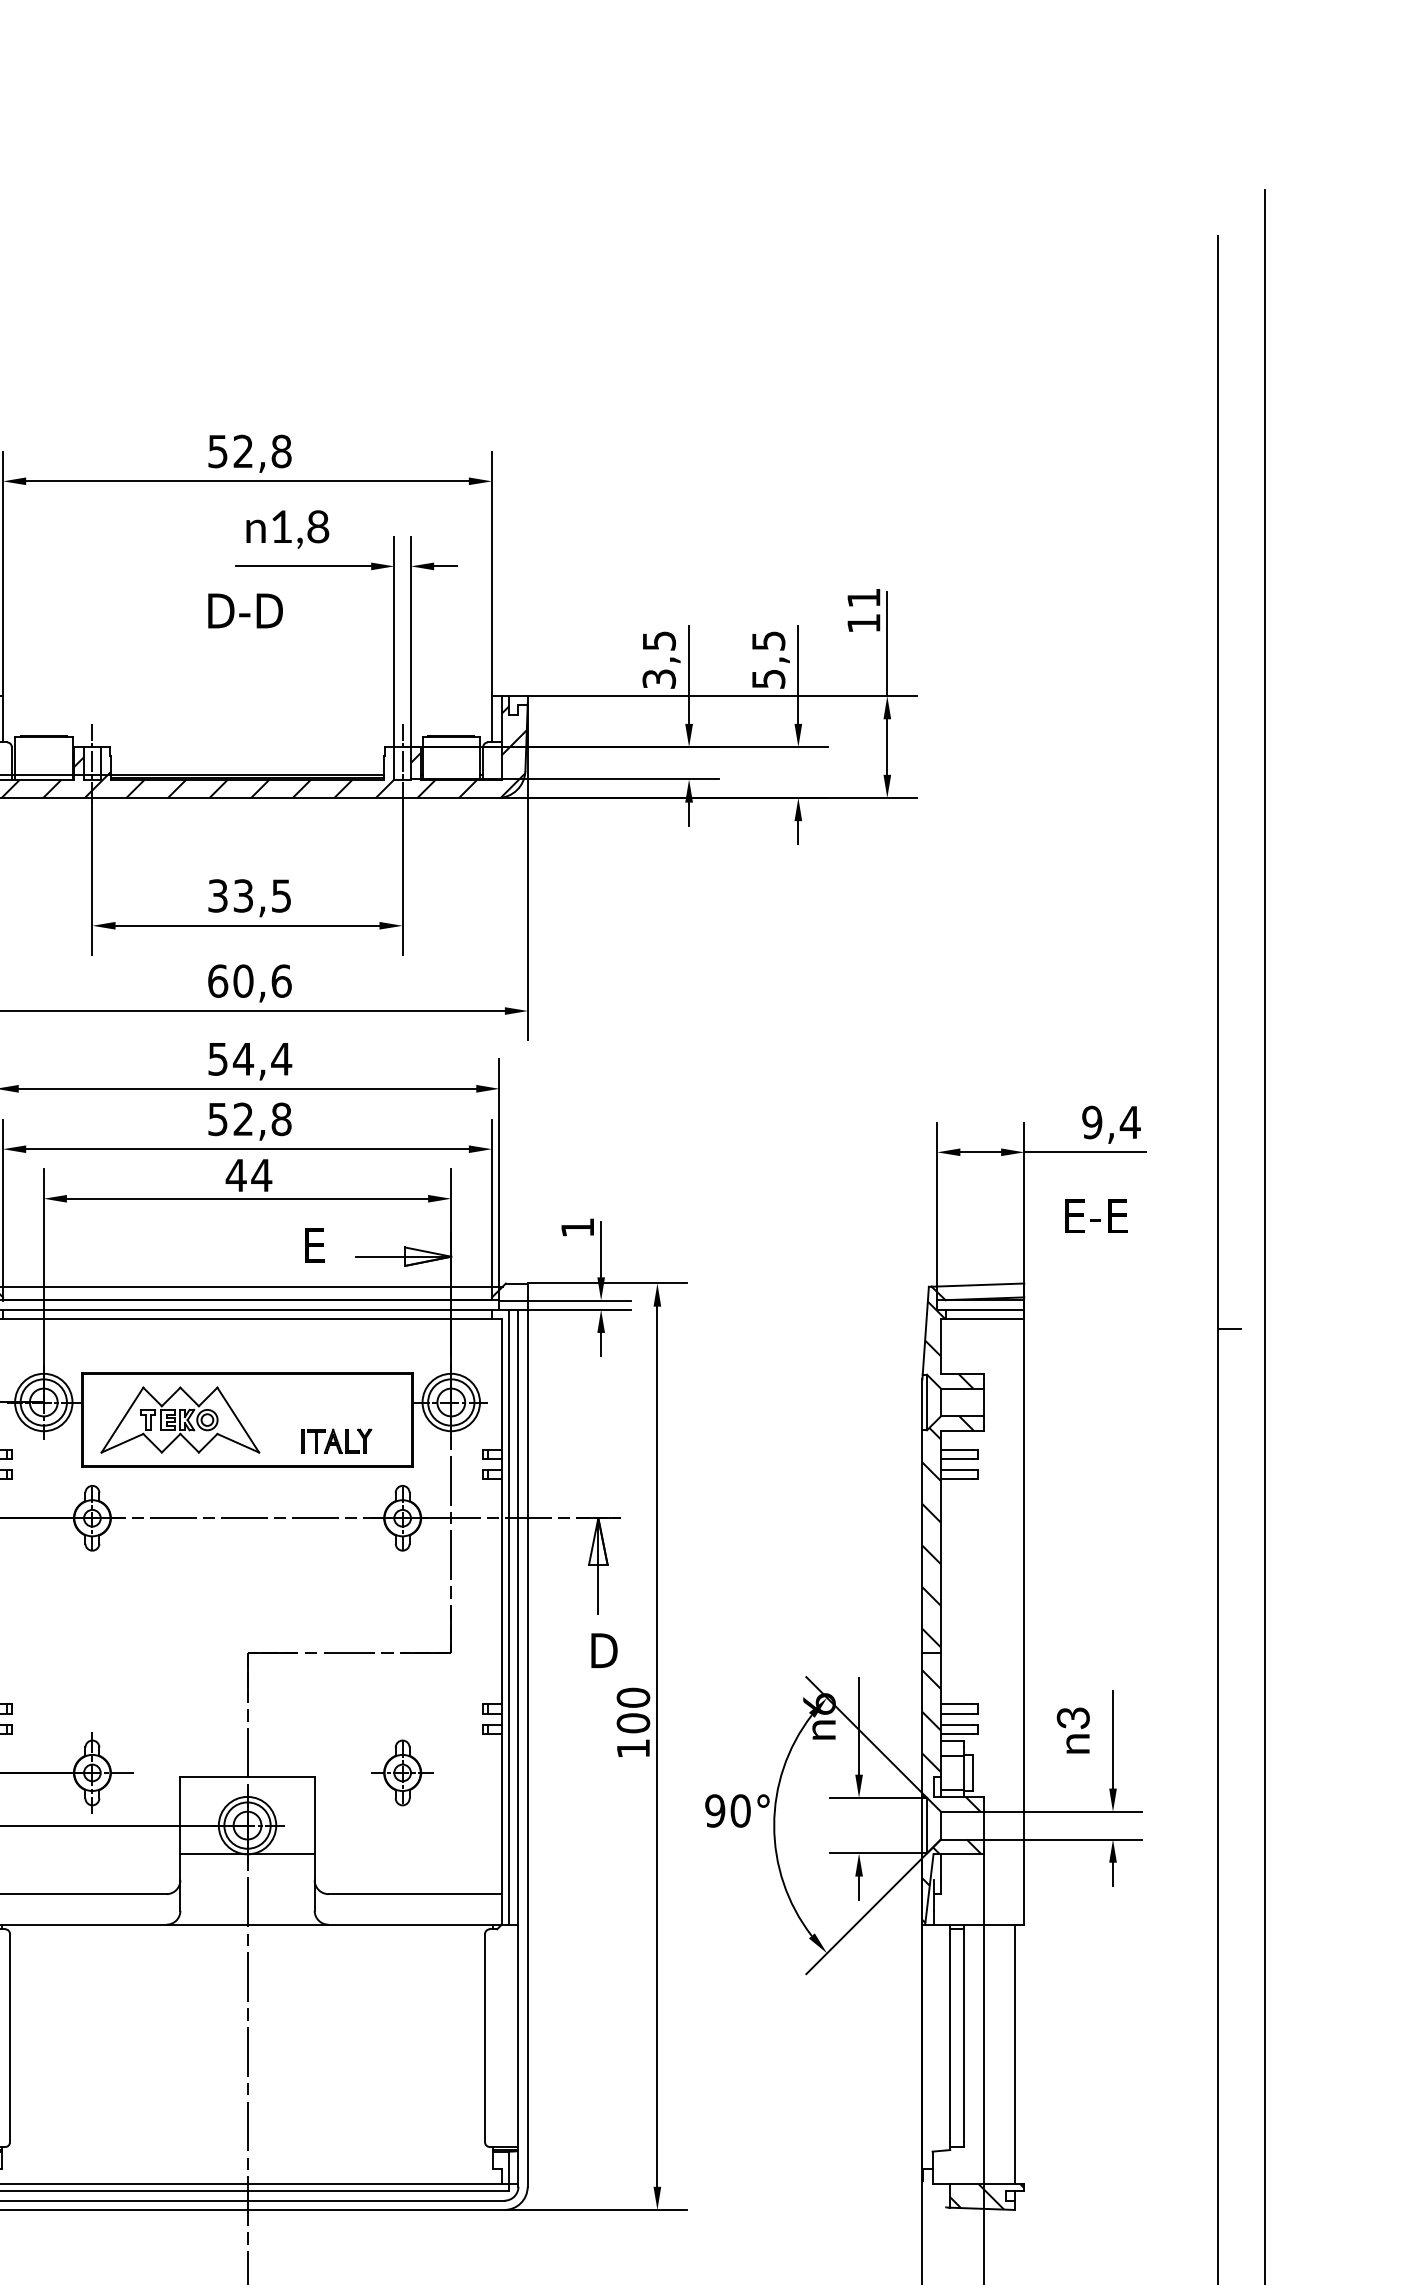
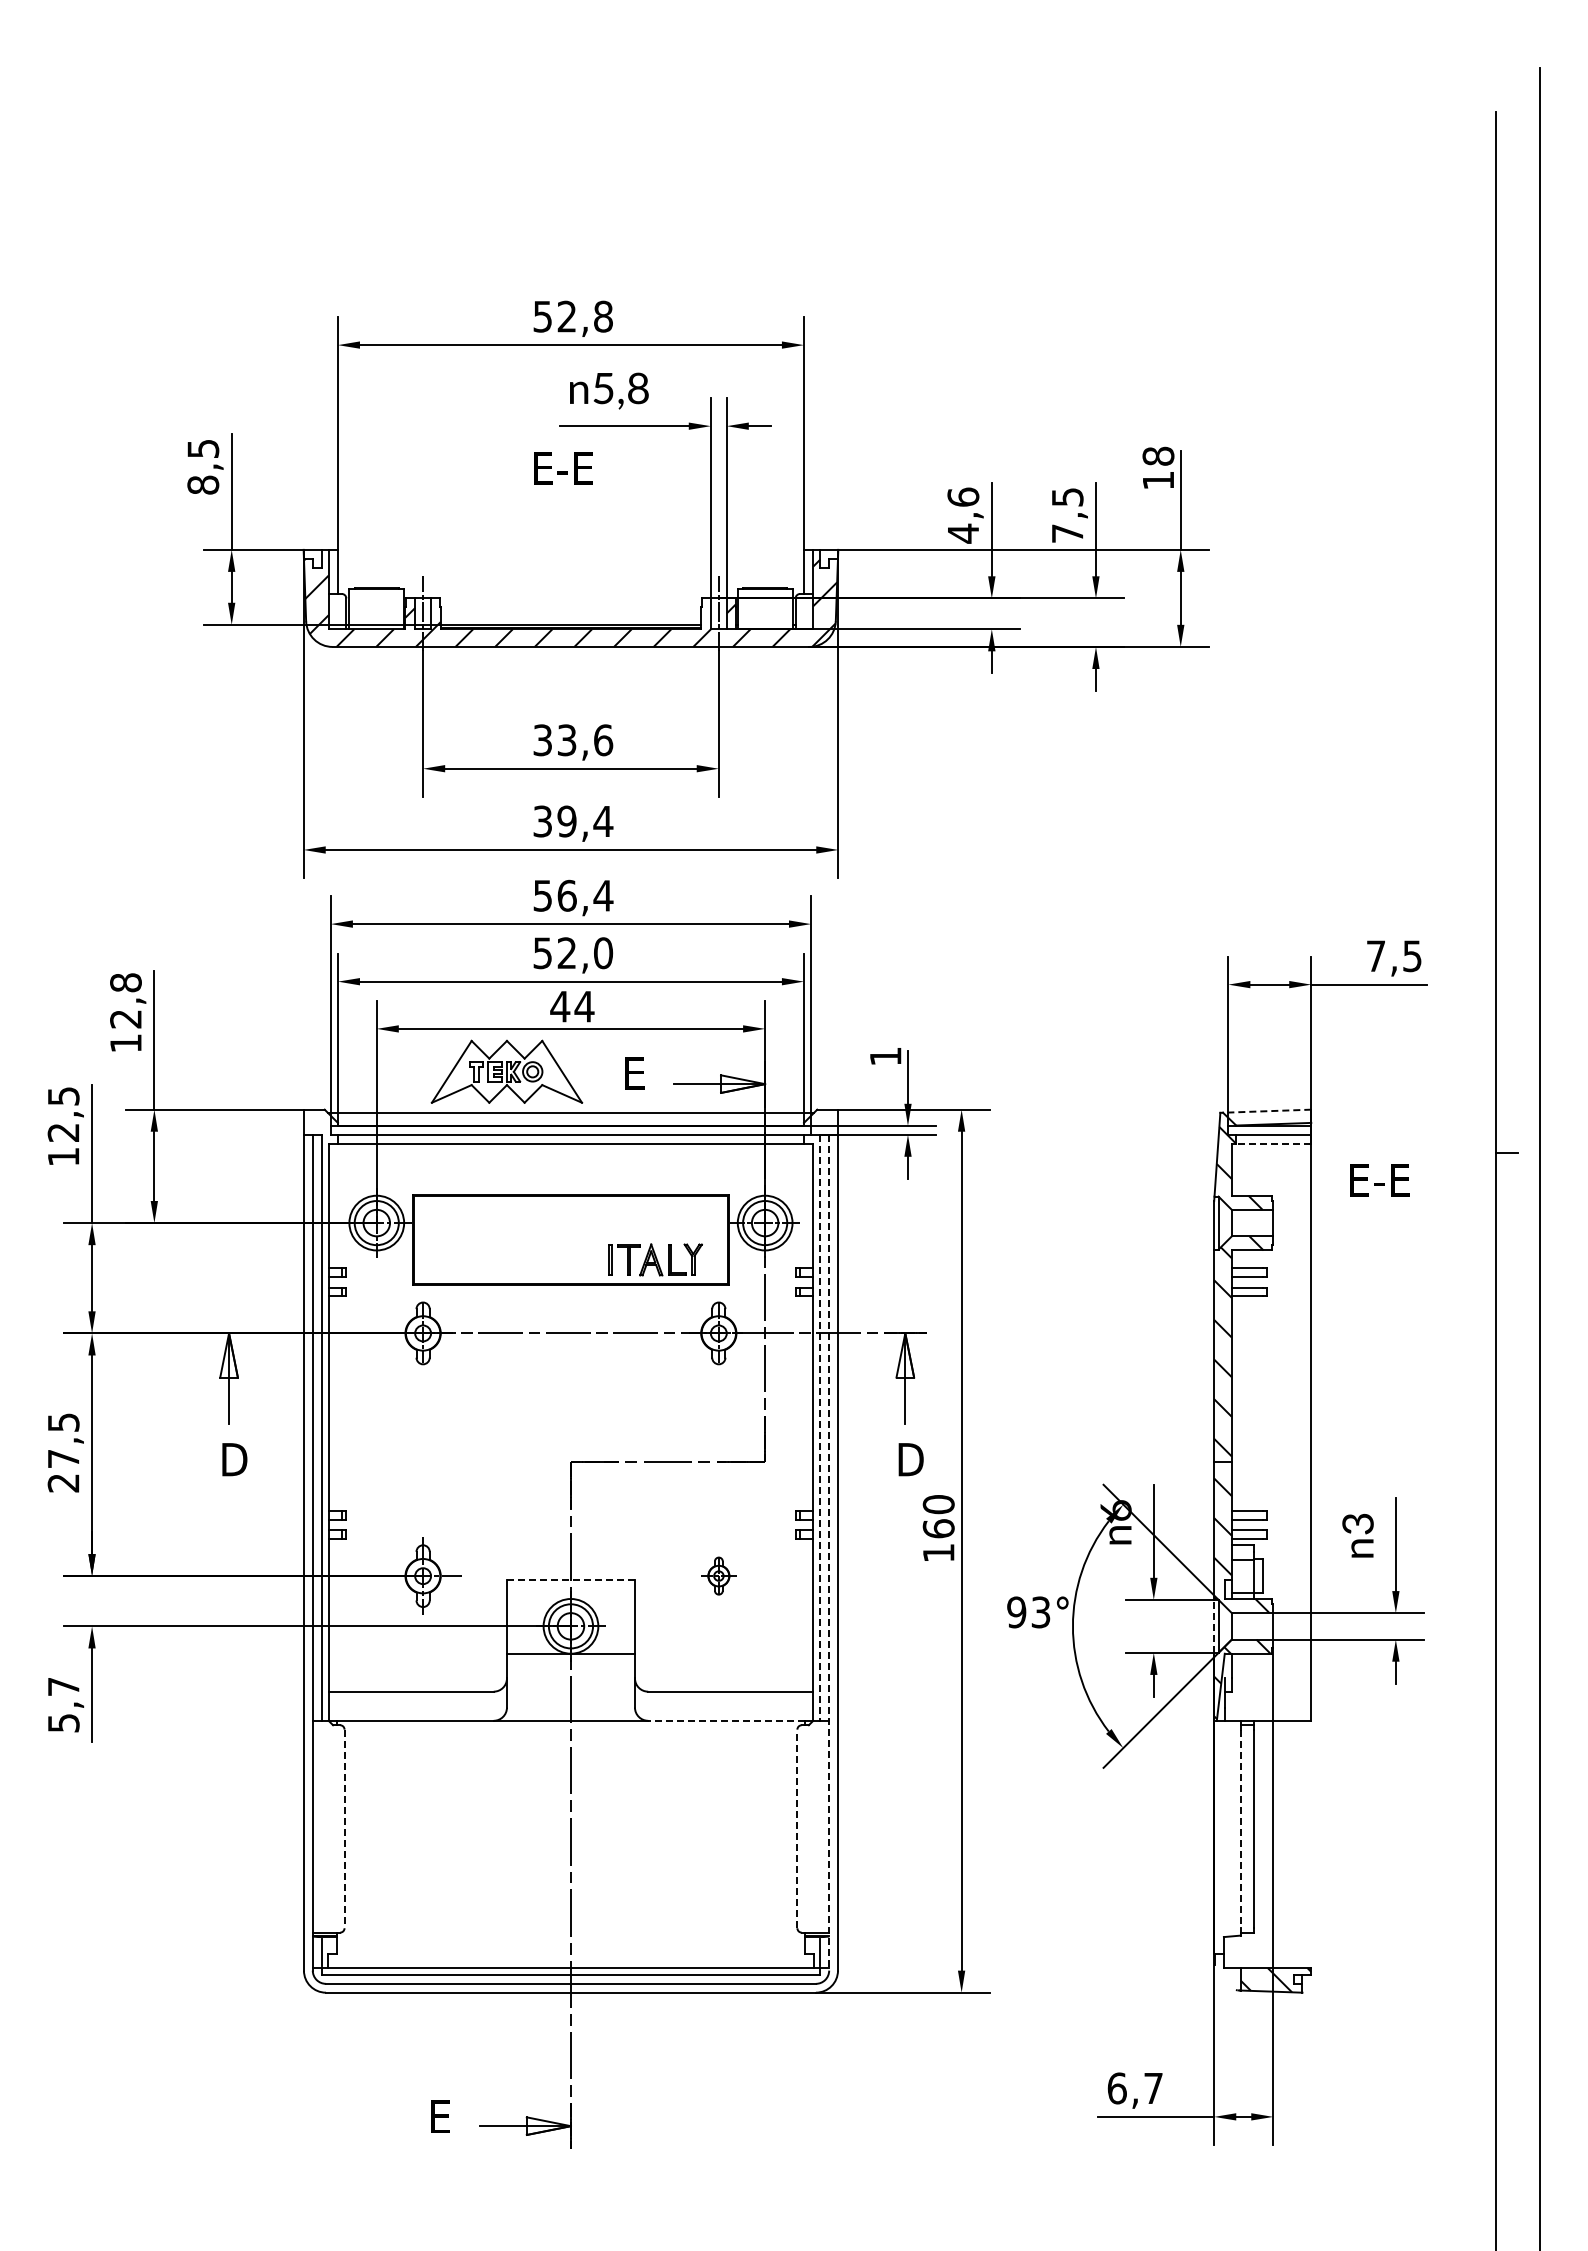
text: (281, 526) -> (603, 388), 1,8 -> 5,8
text: (863, 597) -> (1158, 455), 11 -> 18
text: (244, 610) -> (568, 468), D-D -> E-E
text: (659, 660) -> (963, 515), 3,5 -> 4,6
text: (768, 678) -> (1067, 533), 5,5 -> 7,5
text: (281, 896) -> (603, 740), 33,5 -> 33,6
text: (250, 981) -> (573, 821), 60,6 -> 39,4
text: (243, 1058) -> (567, 895), 54,4 -> 56,4
text: (281, 1119) -> (603, 953), 52,8 -> 52,0
text: (1111, 1122) -> (1394, 956), 9,4 -> 7,5
text: (1095, 1216) -> (1379, 1180), moved
line: (977, 1285) -> (1266, 1111), solid -> dashed
line: (984, 1318) -> (1273, 1143), solid -> dashed
part: (179, 1419) -> (506, 1071), moved
part: (336, 1441) -> (655, 1260), size x1.4
line: (509, 1618) -> (820, 1428), solid -> dashed
text: (633, 1722) -> (938, 1528), 100 -> 160
line: (518, 1748) -> (829, 1552), solid -> dashed
part: (402, 1772) -> (718, 1575), size x0.6
line: (247, 1776) -> (570, 1579), solid -> dashed
text: (740, 1811) -> (1040, 1612), 90° -> 93°
line: (922, 1824) -> (1214, 1625), solid -> dashed
line: (410, 1924) -> (726, 1720), solid -> dashed
line: (485, 2037) -> (797, 1828), solid -> dashed
line: (9, 2038) -> (344, 1829), solid -> dashed
line: (950, 2038) -> (1240, 1829), solid -> dashed
line: (1015, 2053) -> (1302, 1843), removed

